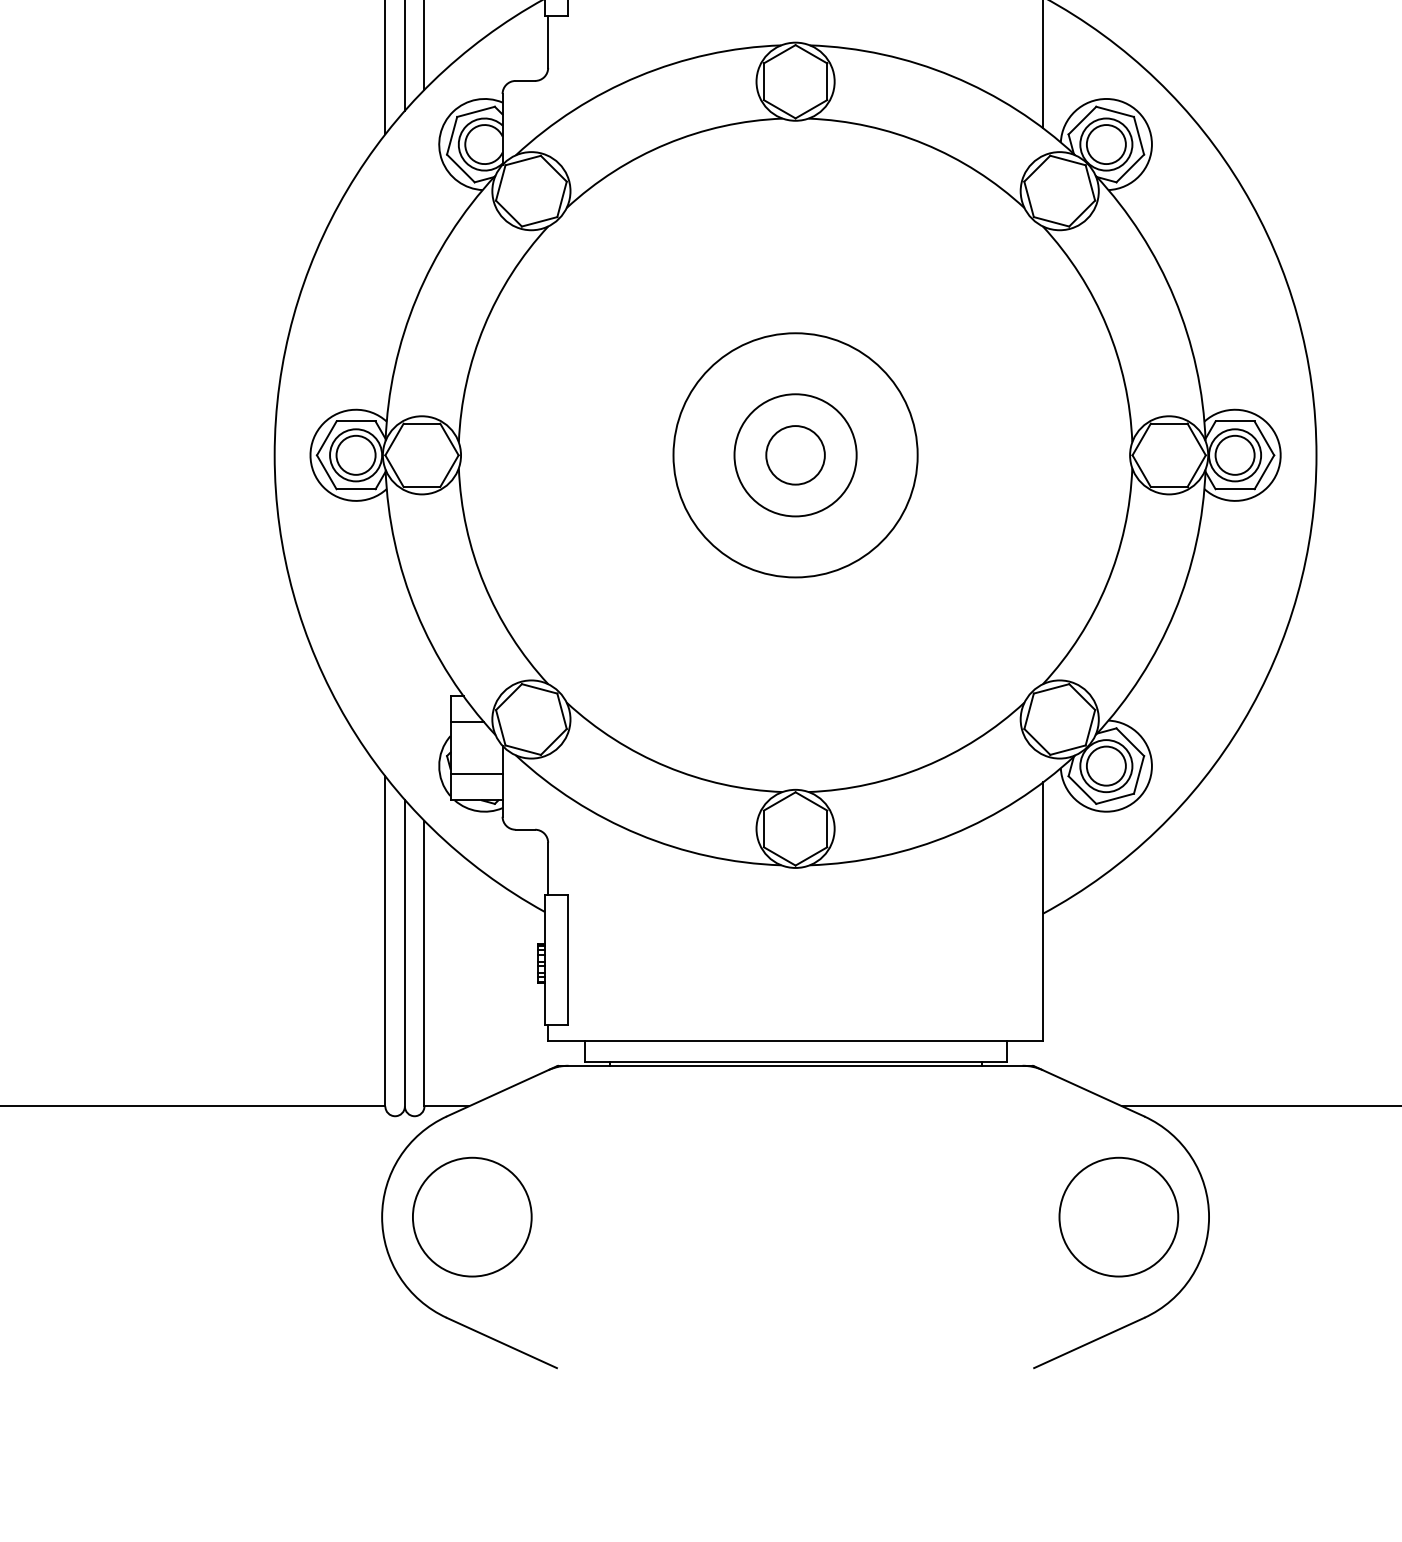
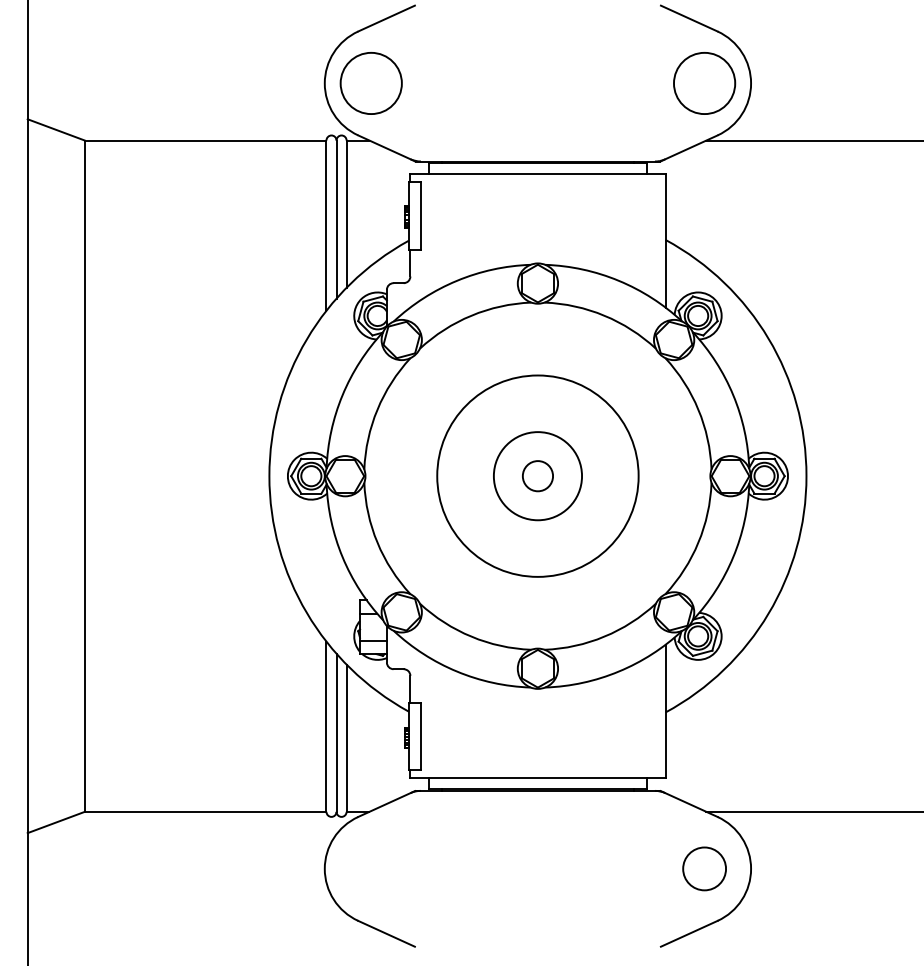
circle: (794, 453) -> (537, 475), size x1.4
circle: (794, 455) -> (537, 476), size x1.6
circle: (470, 1216) -> (370, 868), removed
circle: (1118, 1216) -> (704, 868), size x0.7

